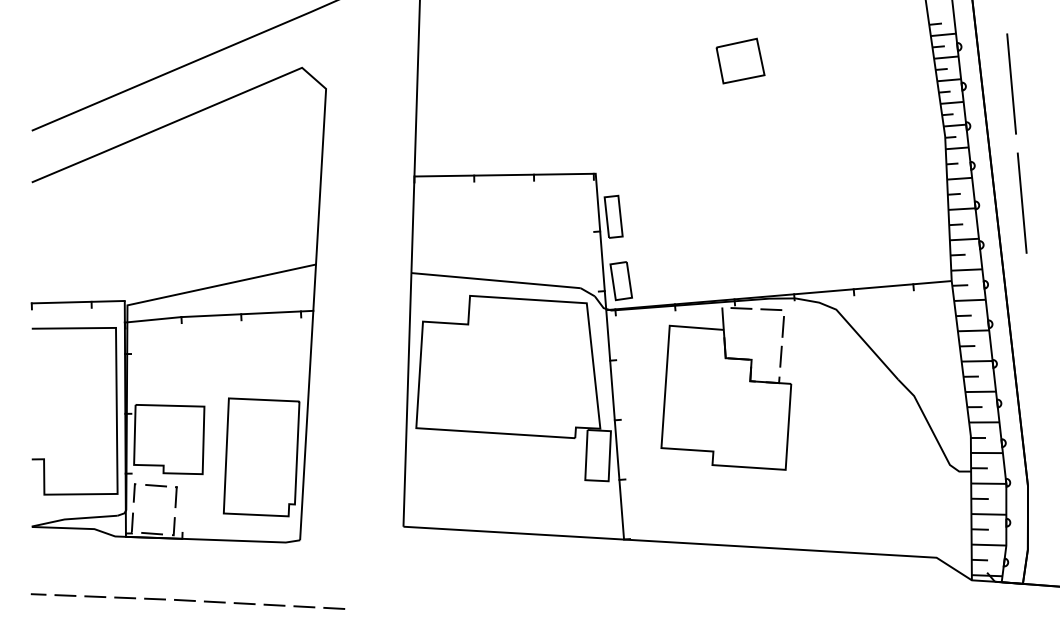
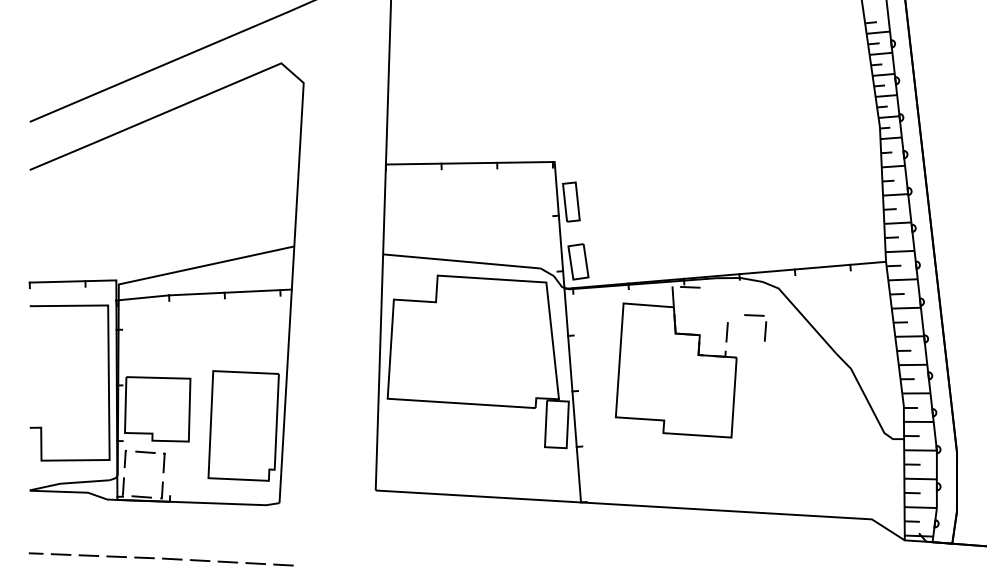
part: (740, 60) -> (689, 56), removed
line: (1011, 83) -> (941, 77), removed
line: (1021, 202) -> (950, 188), removed
part: (782, 322) -> (764, 327), moved
line: (334, 608) -> (311, 566), removed

